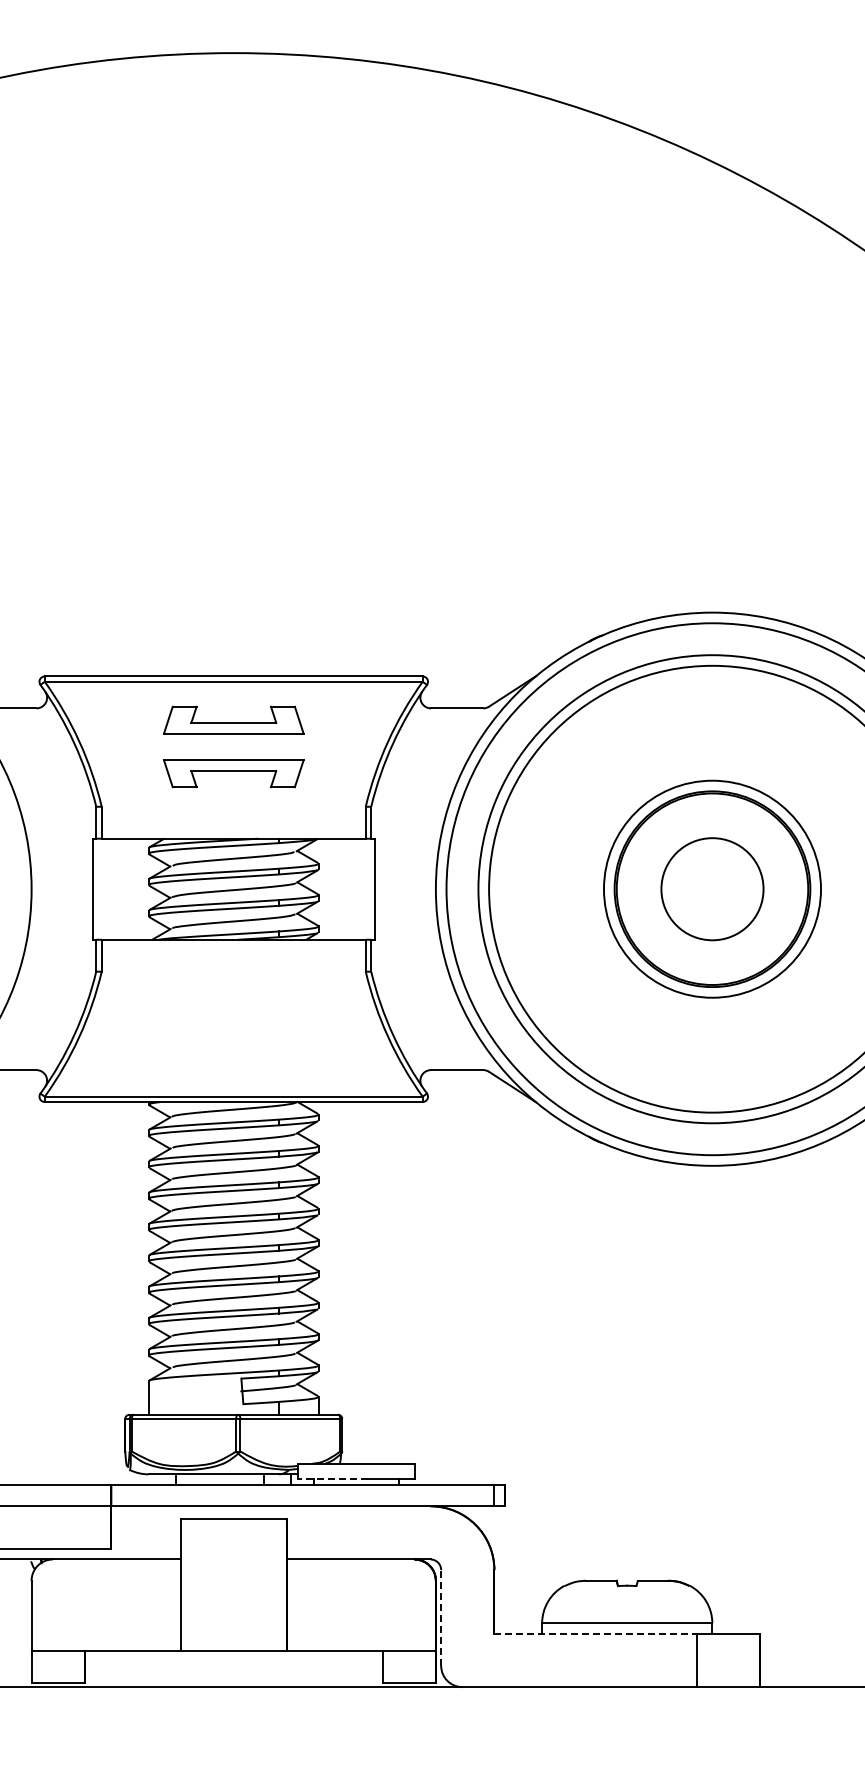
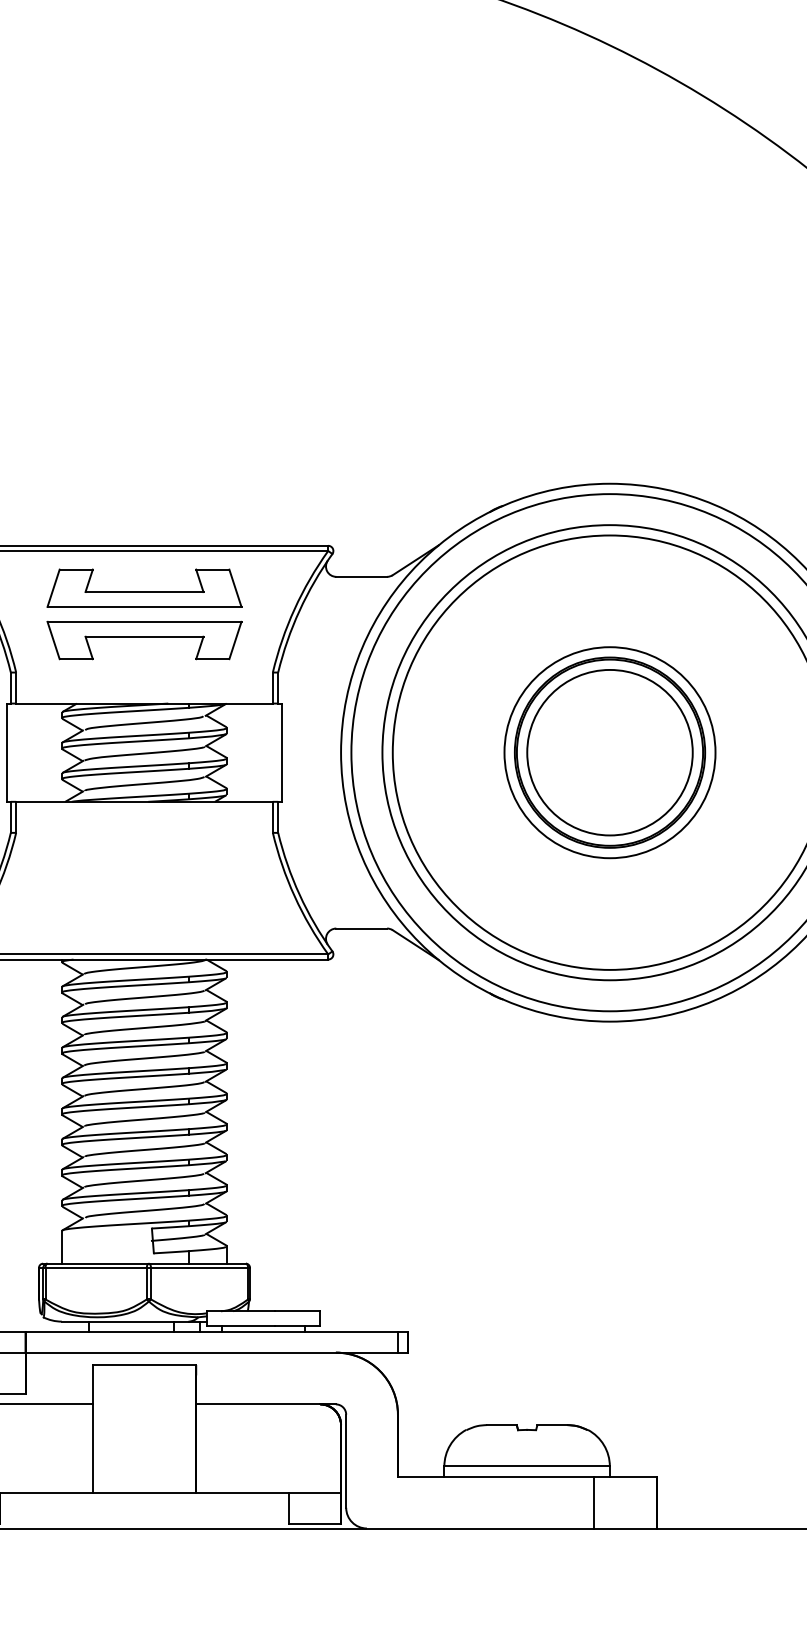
part: (233, 720) -> (144, 588), size x1.43
part: (233, 773) -> (144, 640), size x1.43
circle: (712, 889) -> (610, 752), size x1.67
line: (332, 1478) -> (240, 1325), dashed -> solid
line: (441, 1617) -> (346, 1460), dashed -> solid
line: (595, 1633) -> (496, 1476), dashed -> solid

